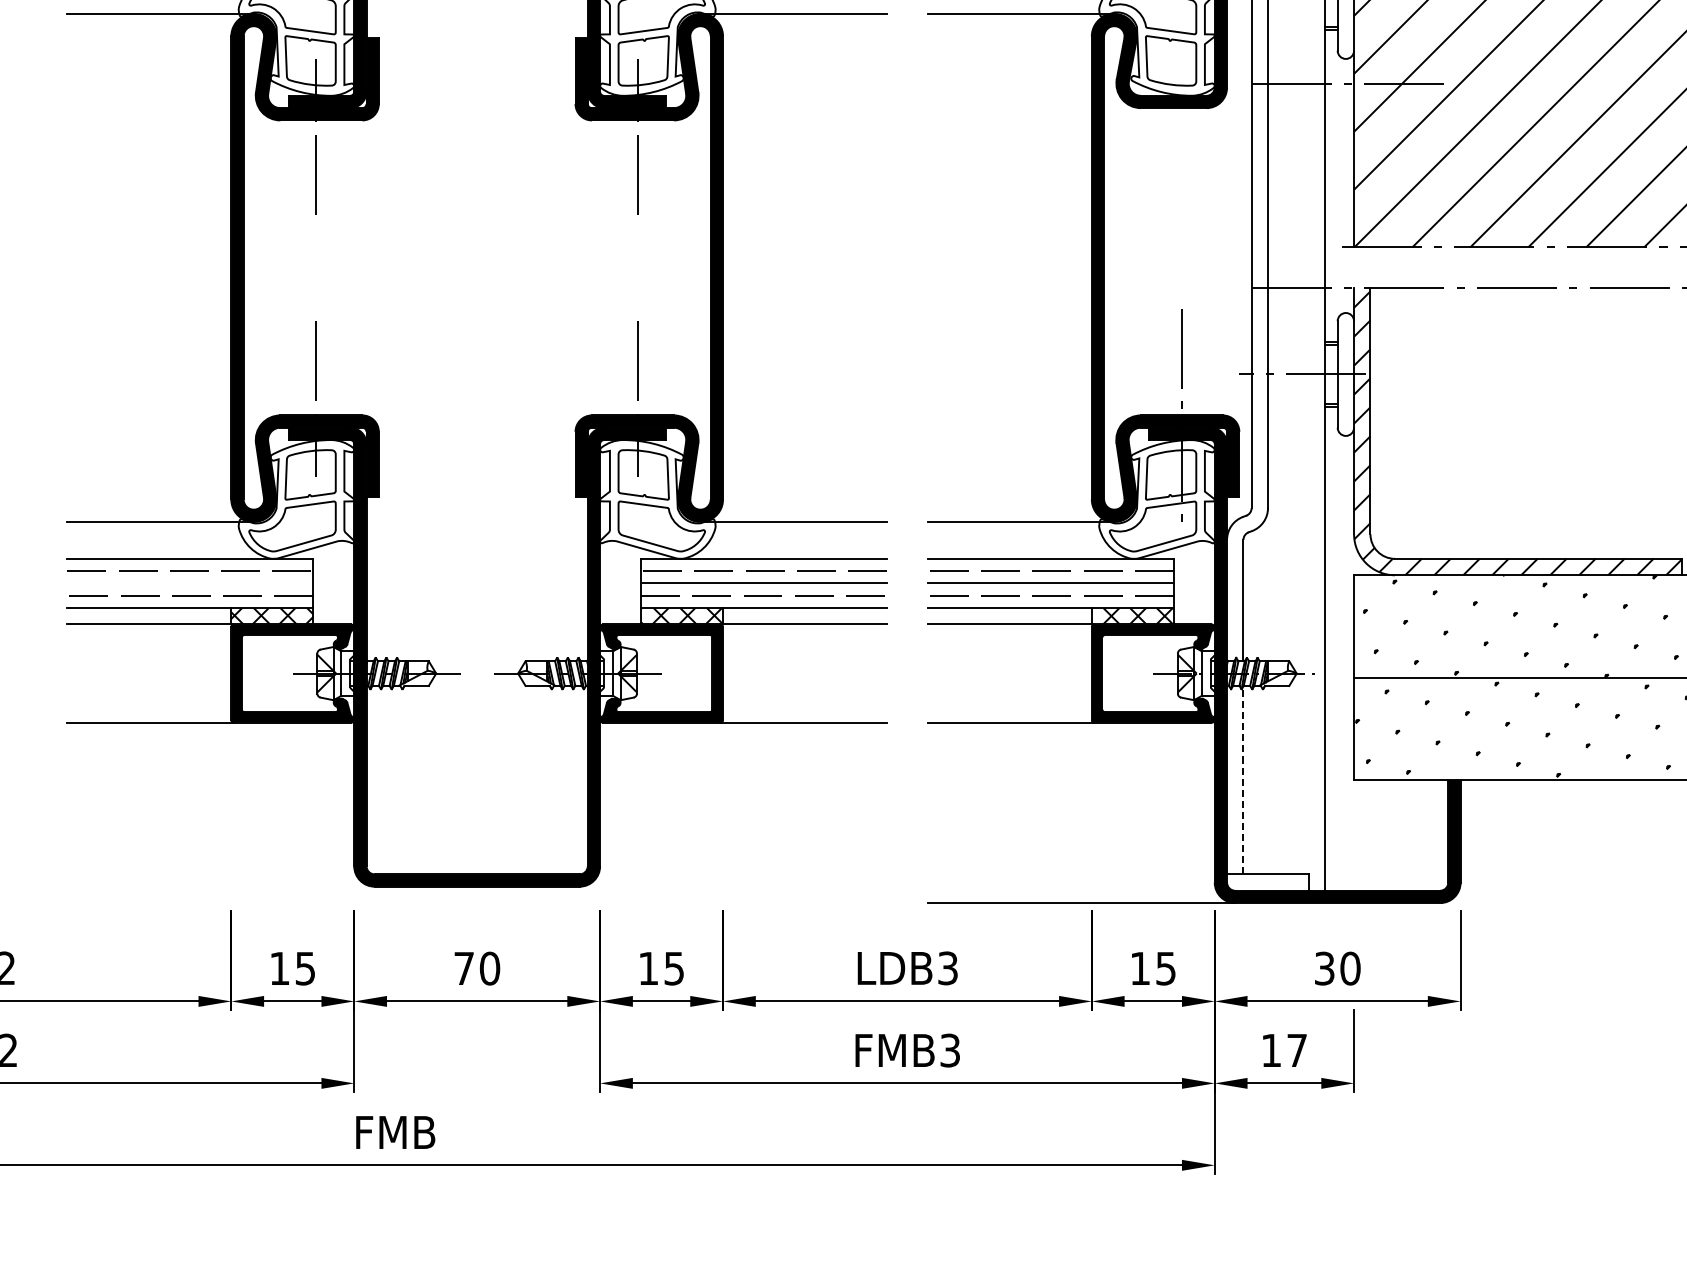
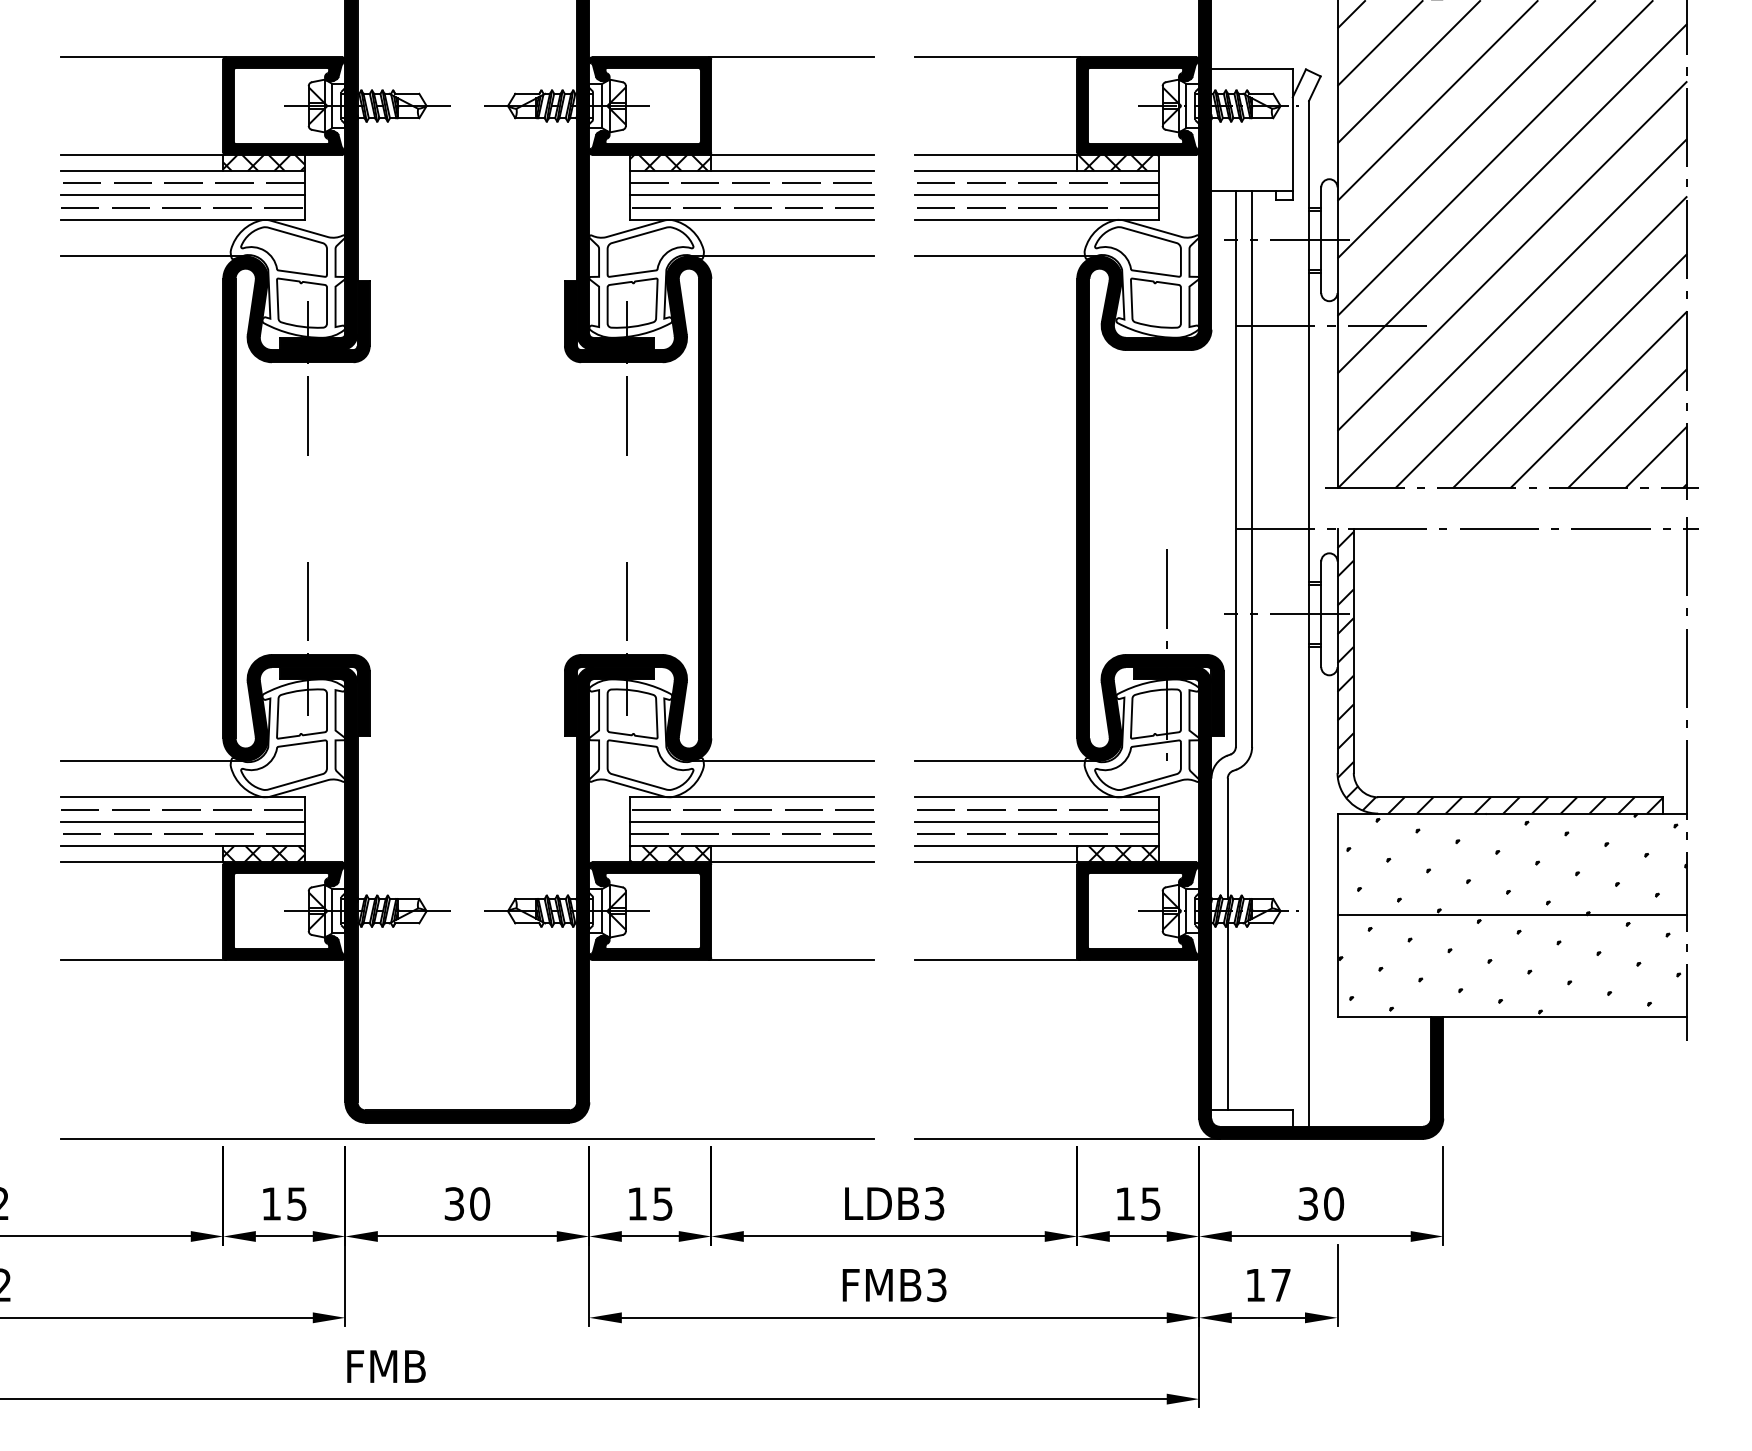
line: (190, 583) -> (182, 821), added
line: (1243, 779) -> (1227, 1016), dashed -> solid
line: (476, 902) -> (466, 1138), added
text: (464, 968) -> (454, 1203), 70 -> 30

